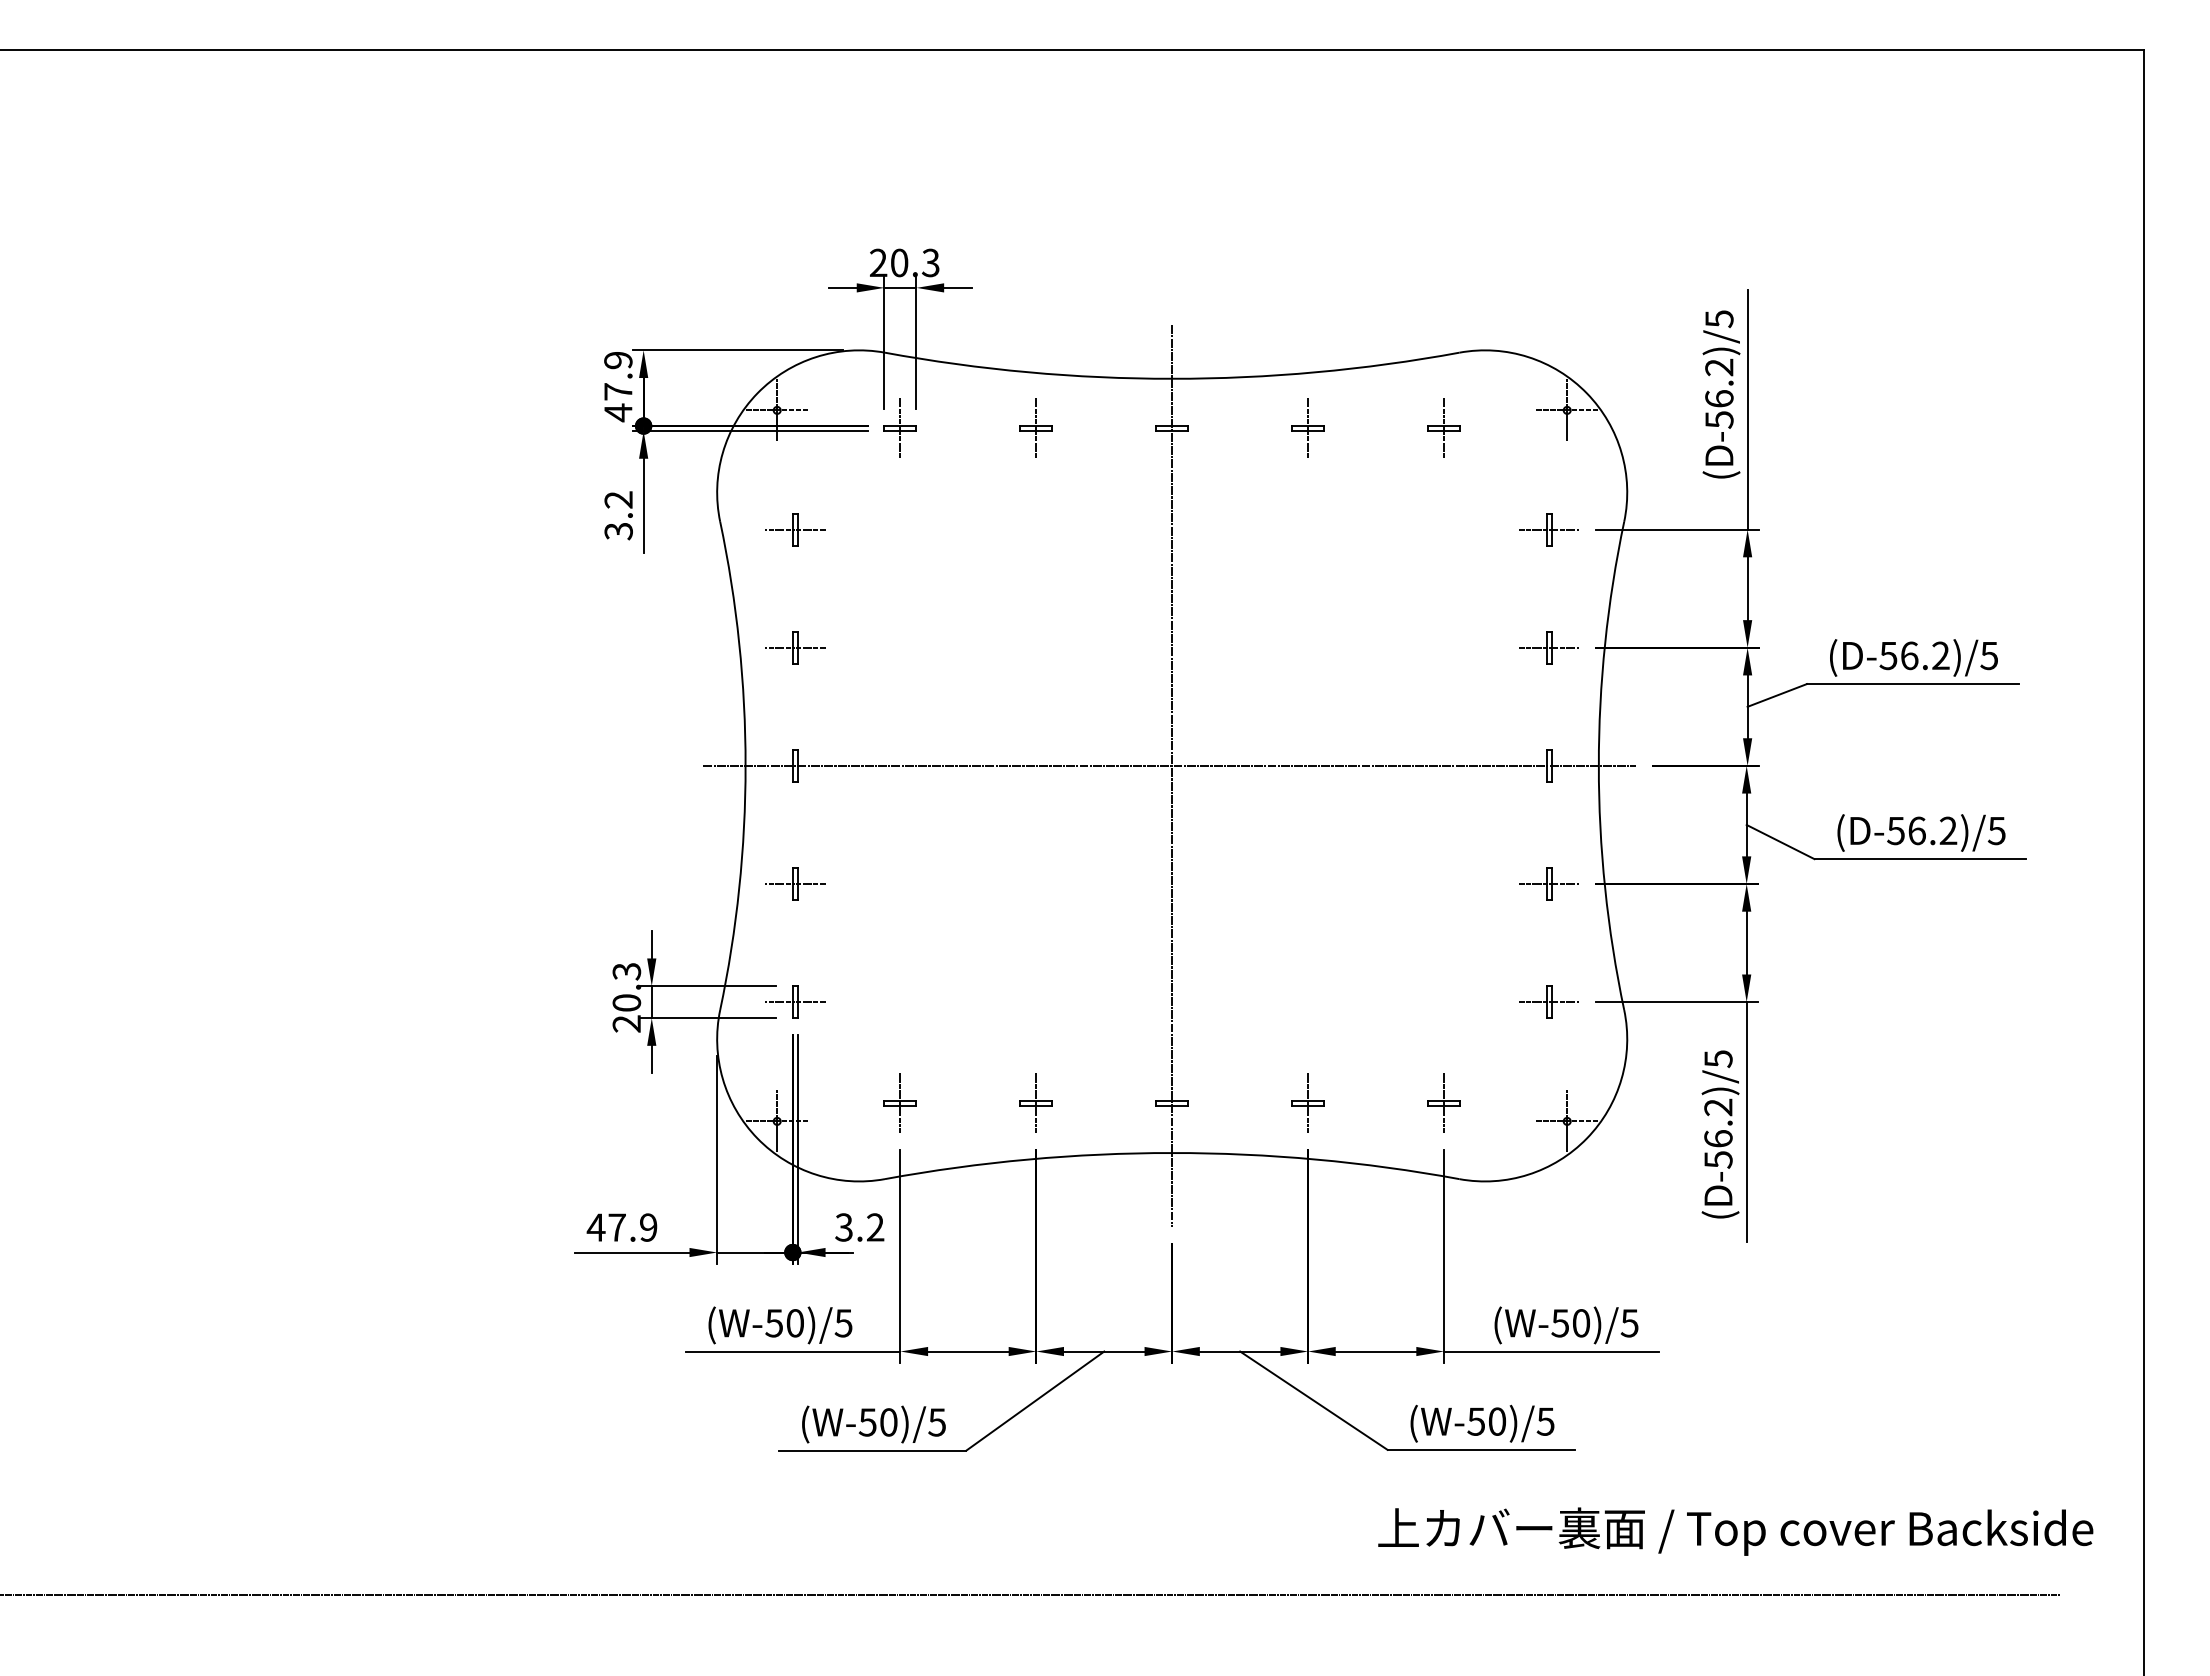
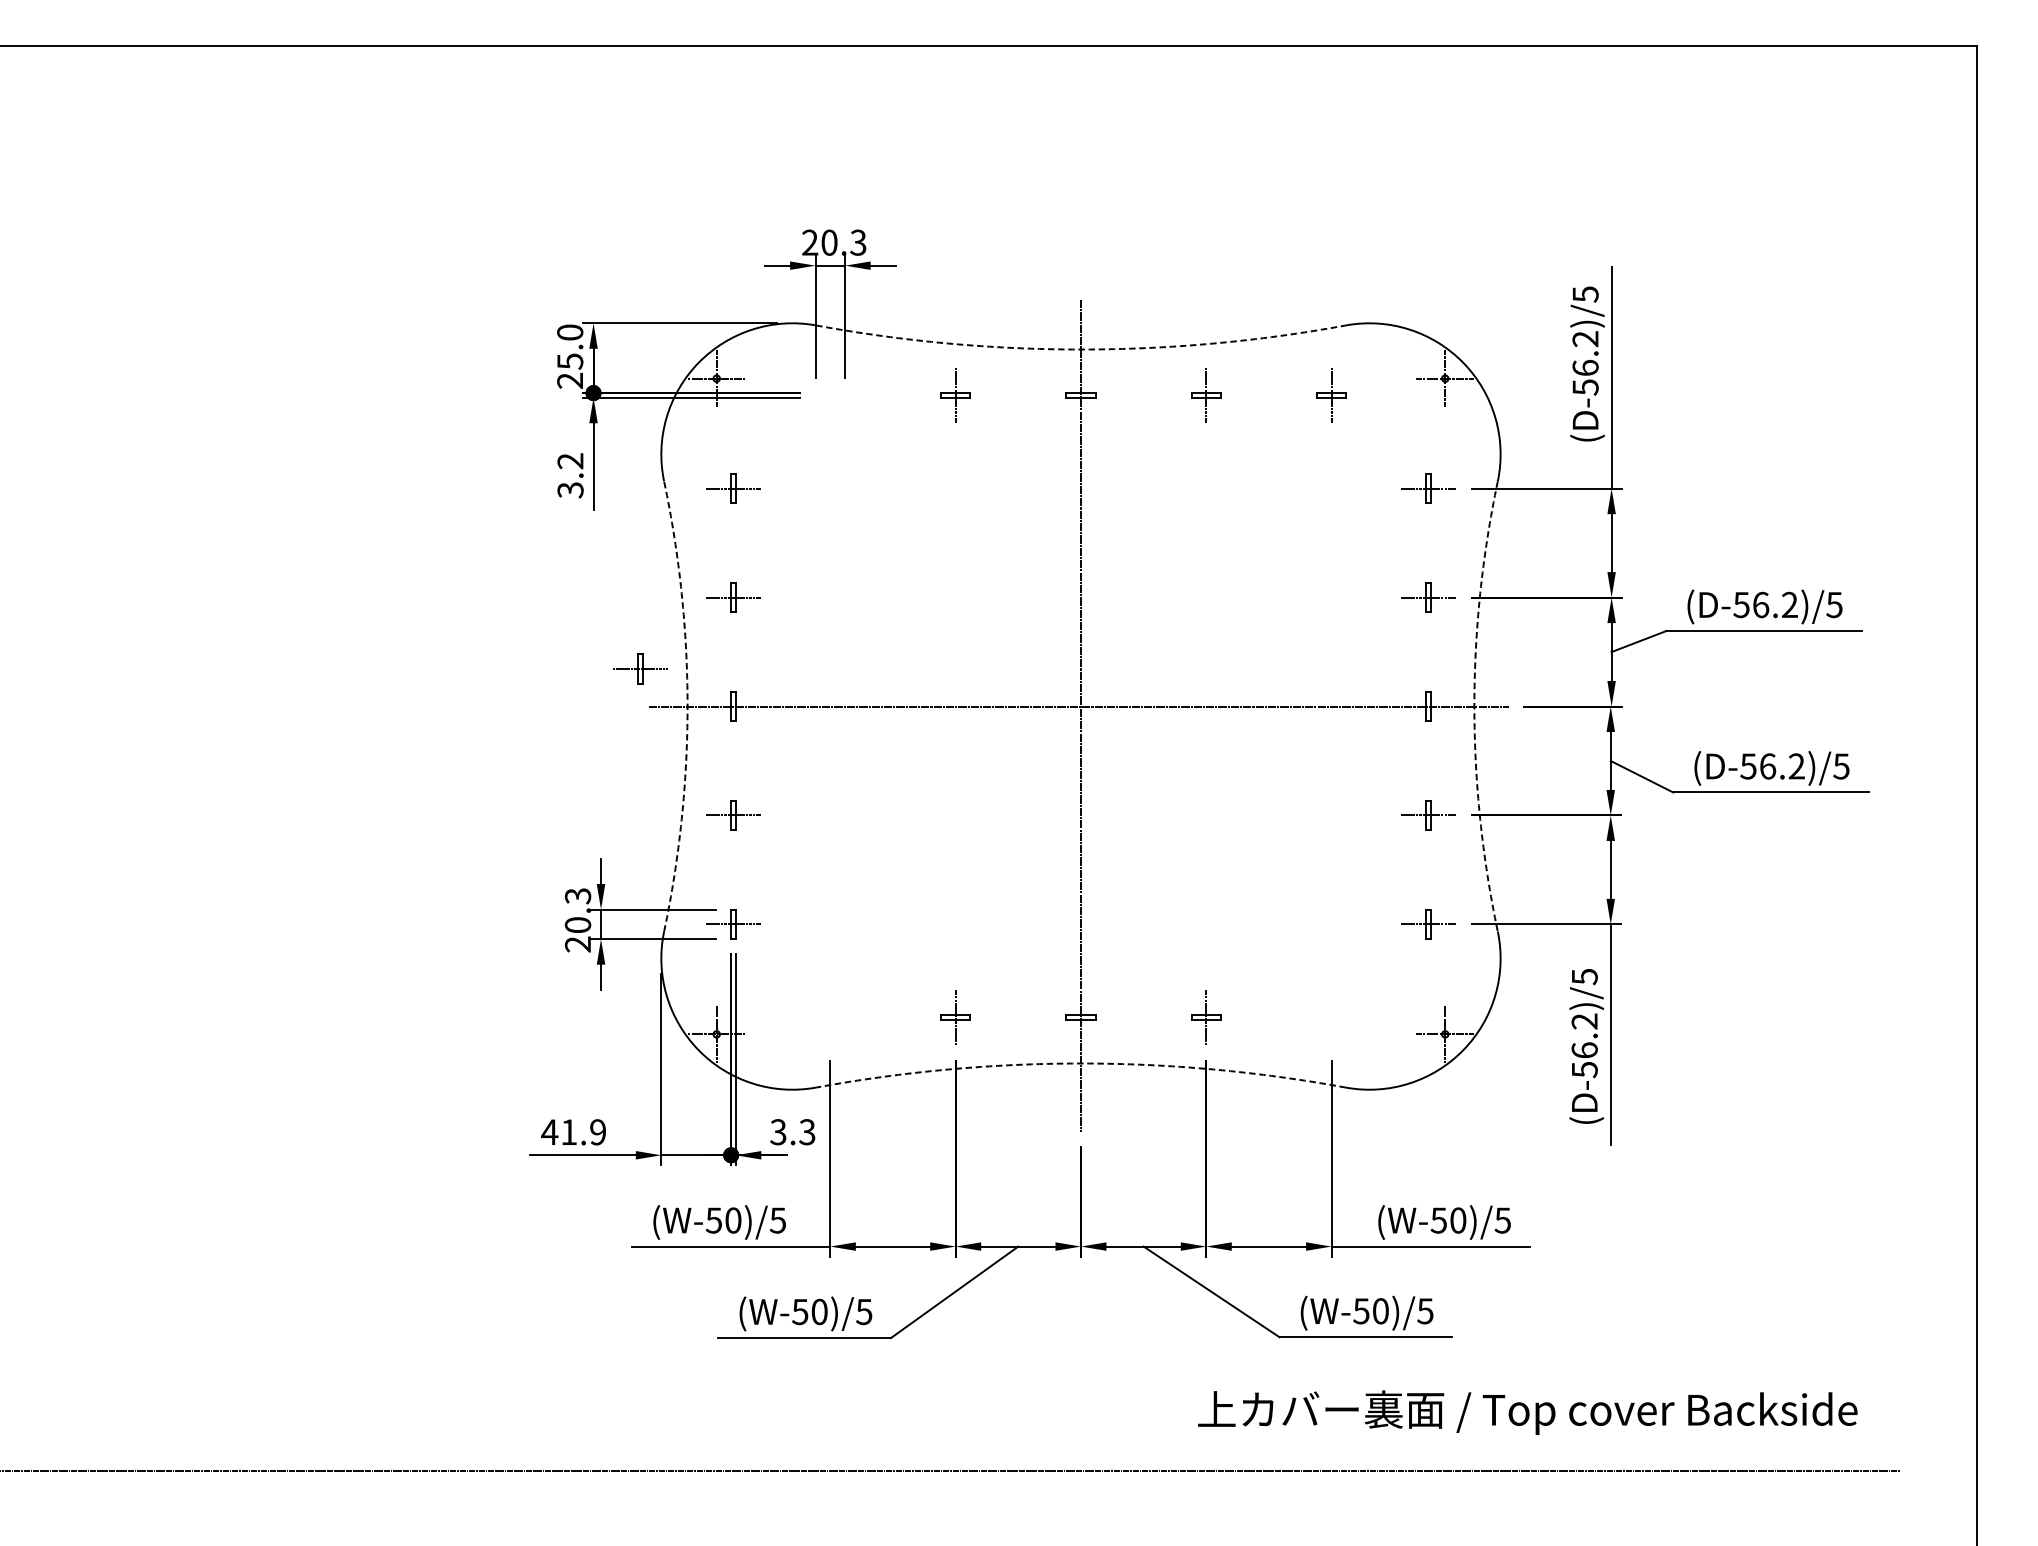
arc: (1172, 378) -> (1081, 349), solid -> dashed
text: (618, 386) -> (570, 356), 47.9 -> 25.0
part: (899, 427) -> (829, 394), removed
part: (694, 724) -> (640, 668), added
arc: (745, 765) -> (687, 706), solid -> dashed
arc: (1598, 765) -> (1474, 706), solid -> dashed
part: (899, 1102) -> (829, 1016), removed
part: (1443, 1102) -> (1331, 1016), removed
arc: (1172, 1153) -> (1081, 1063), solid -> dashed
text: (616, 1227) -> (568, 1132), 47.9 -> 41.9
text: (875, 1227) -> (807, 1132), 3.2 -> 3.3
text: (1735, 1531) -> (1527, 1412), moved

